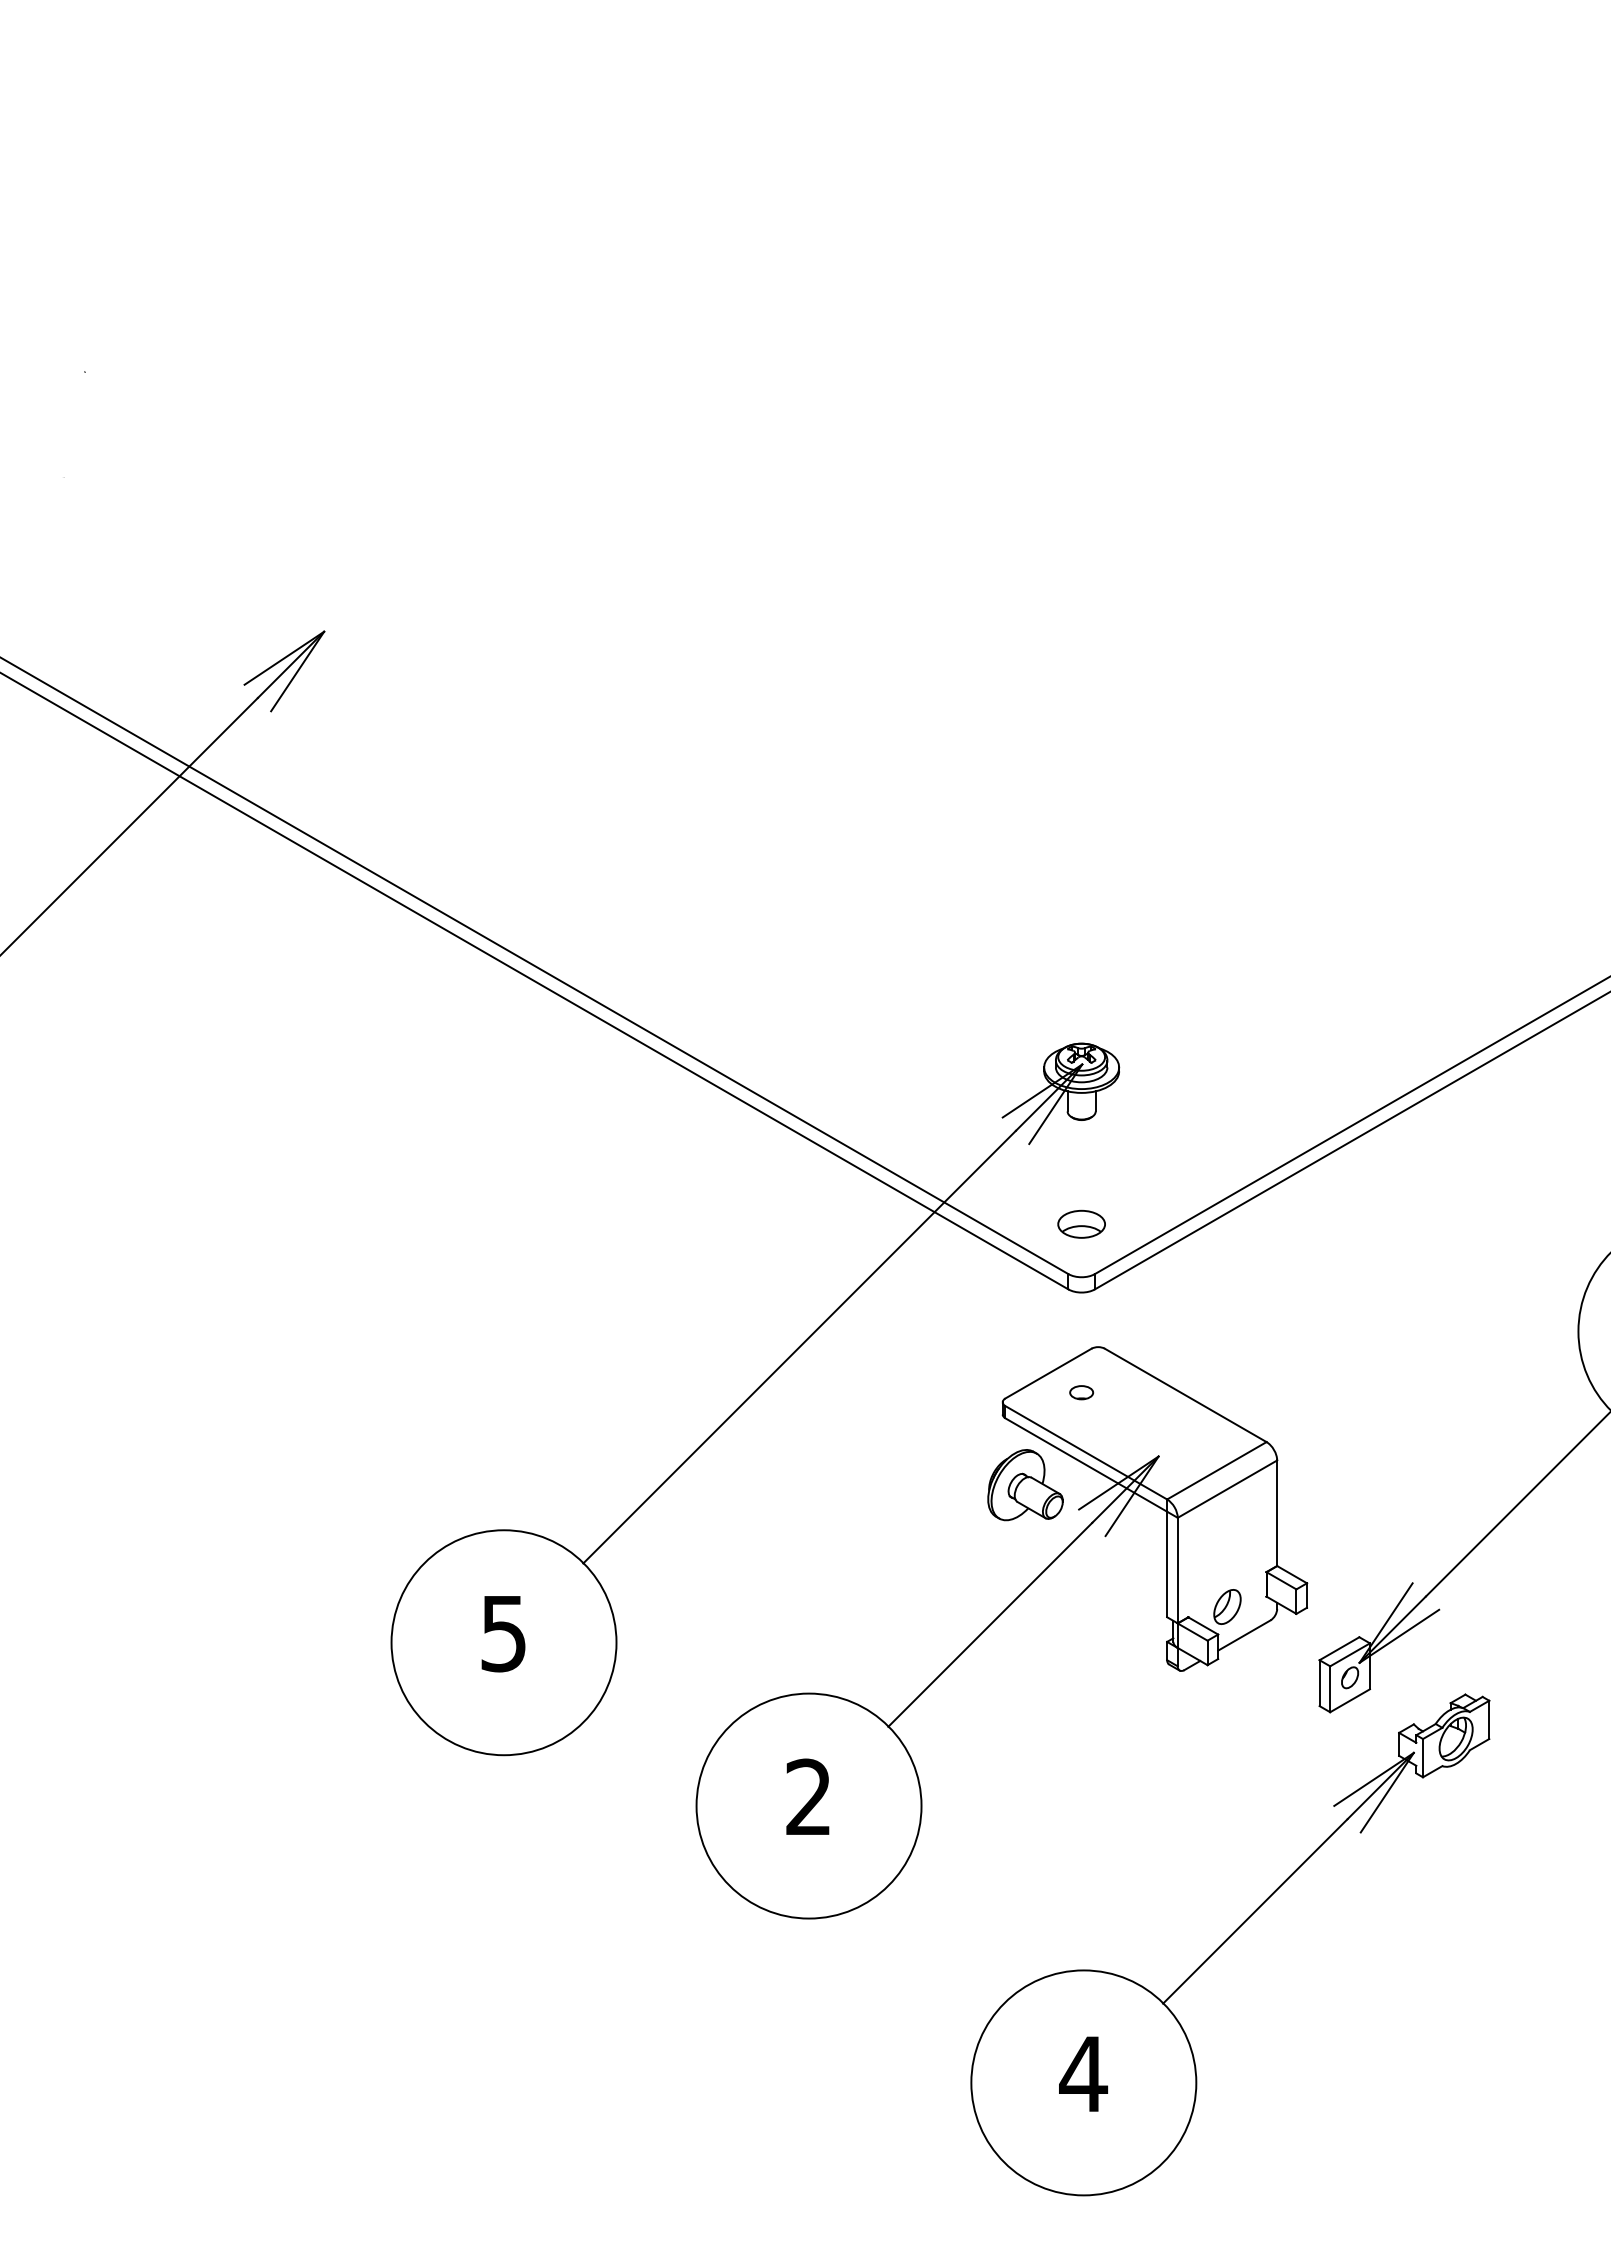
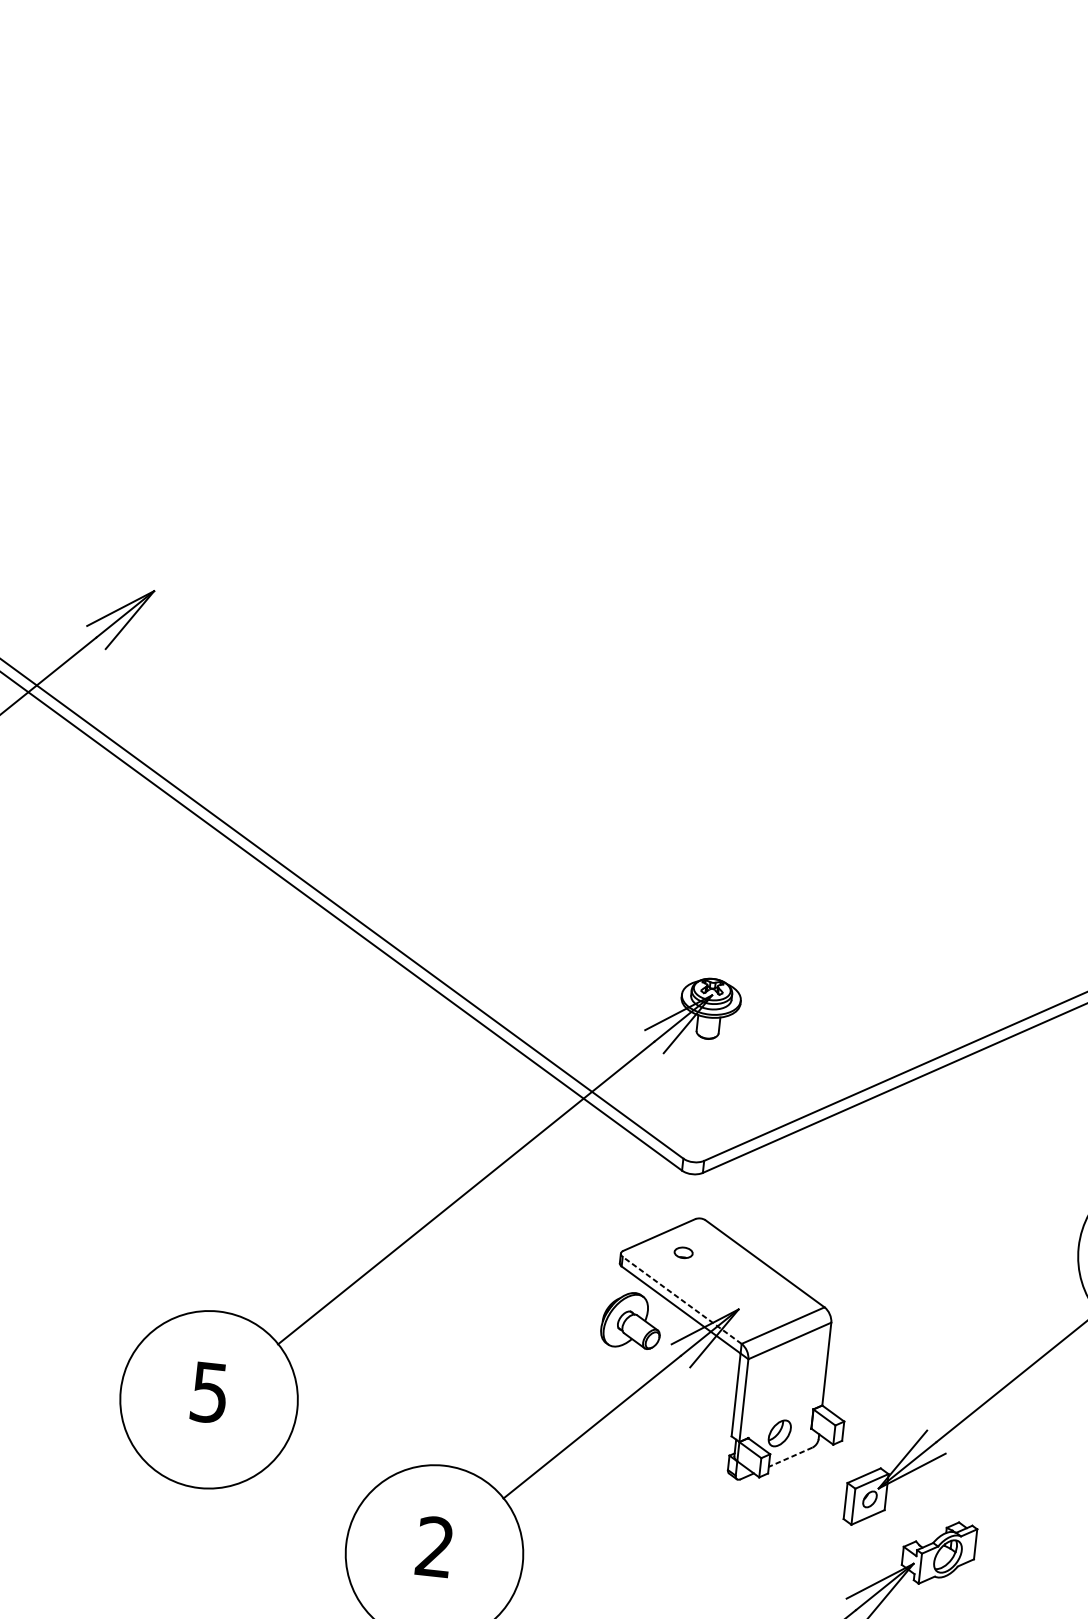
part: (1081, 1223) -> (697, 1120), removed
line: (1085, 1452) -> (681, 1300), solid -> dashed
line: (1243, 1635) -> (789, 1457), solid -> dashed

